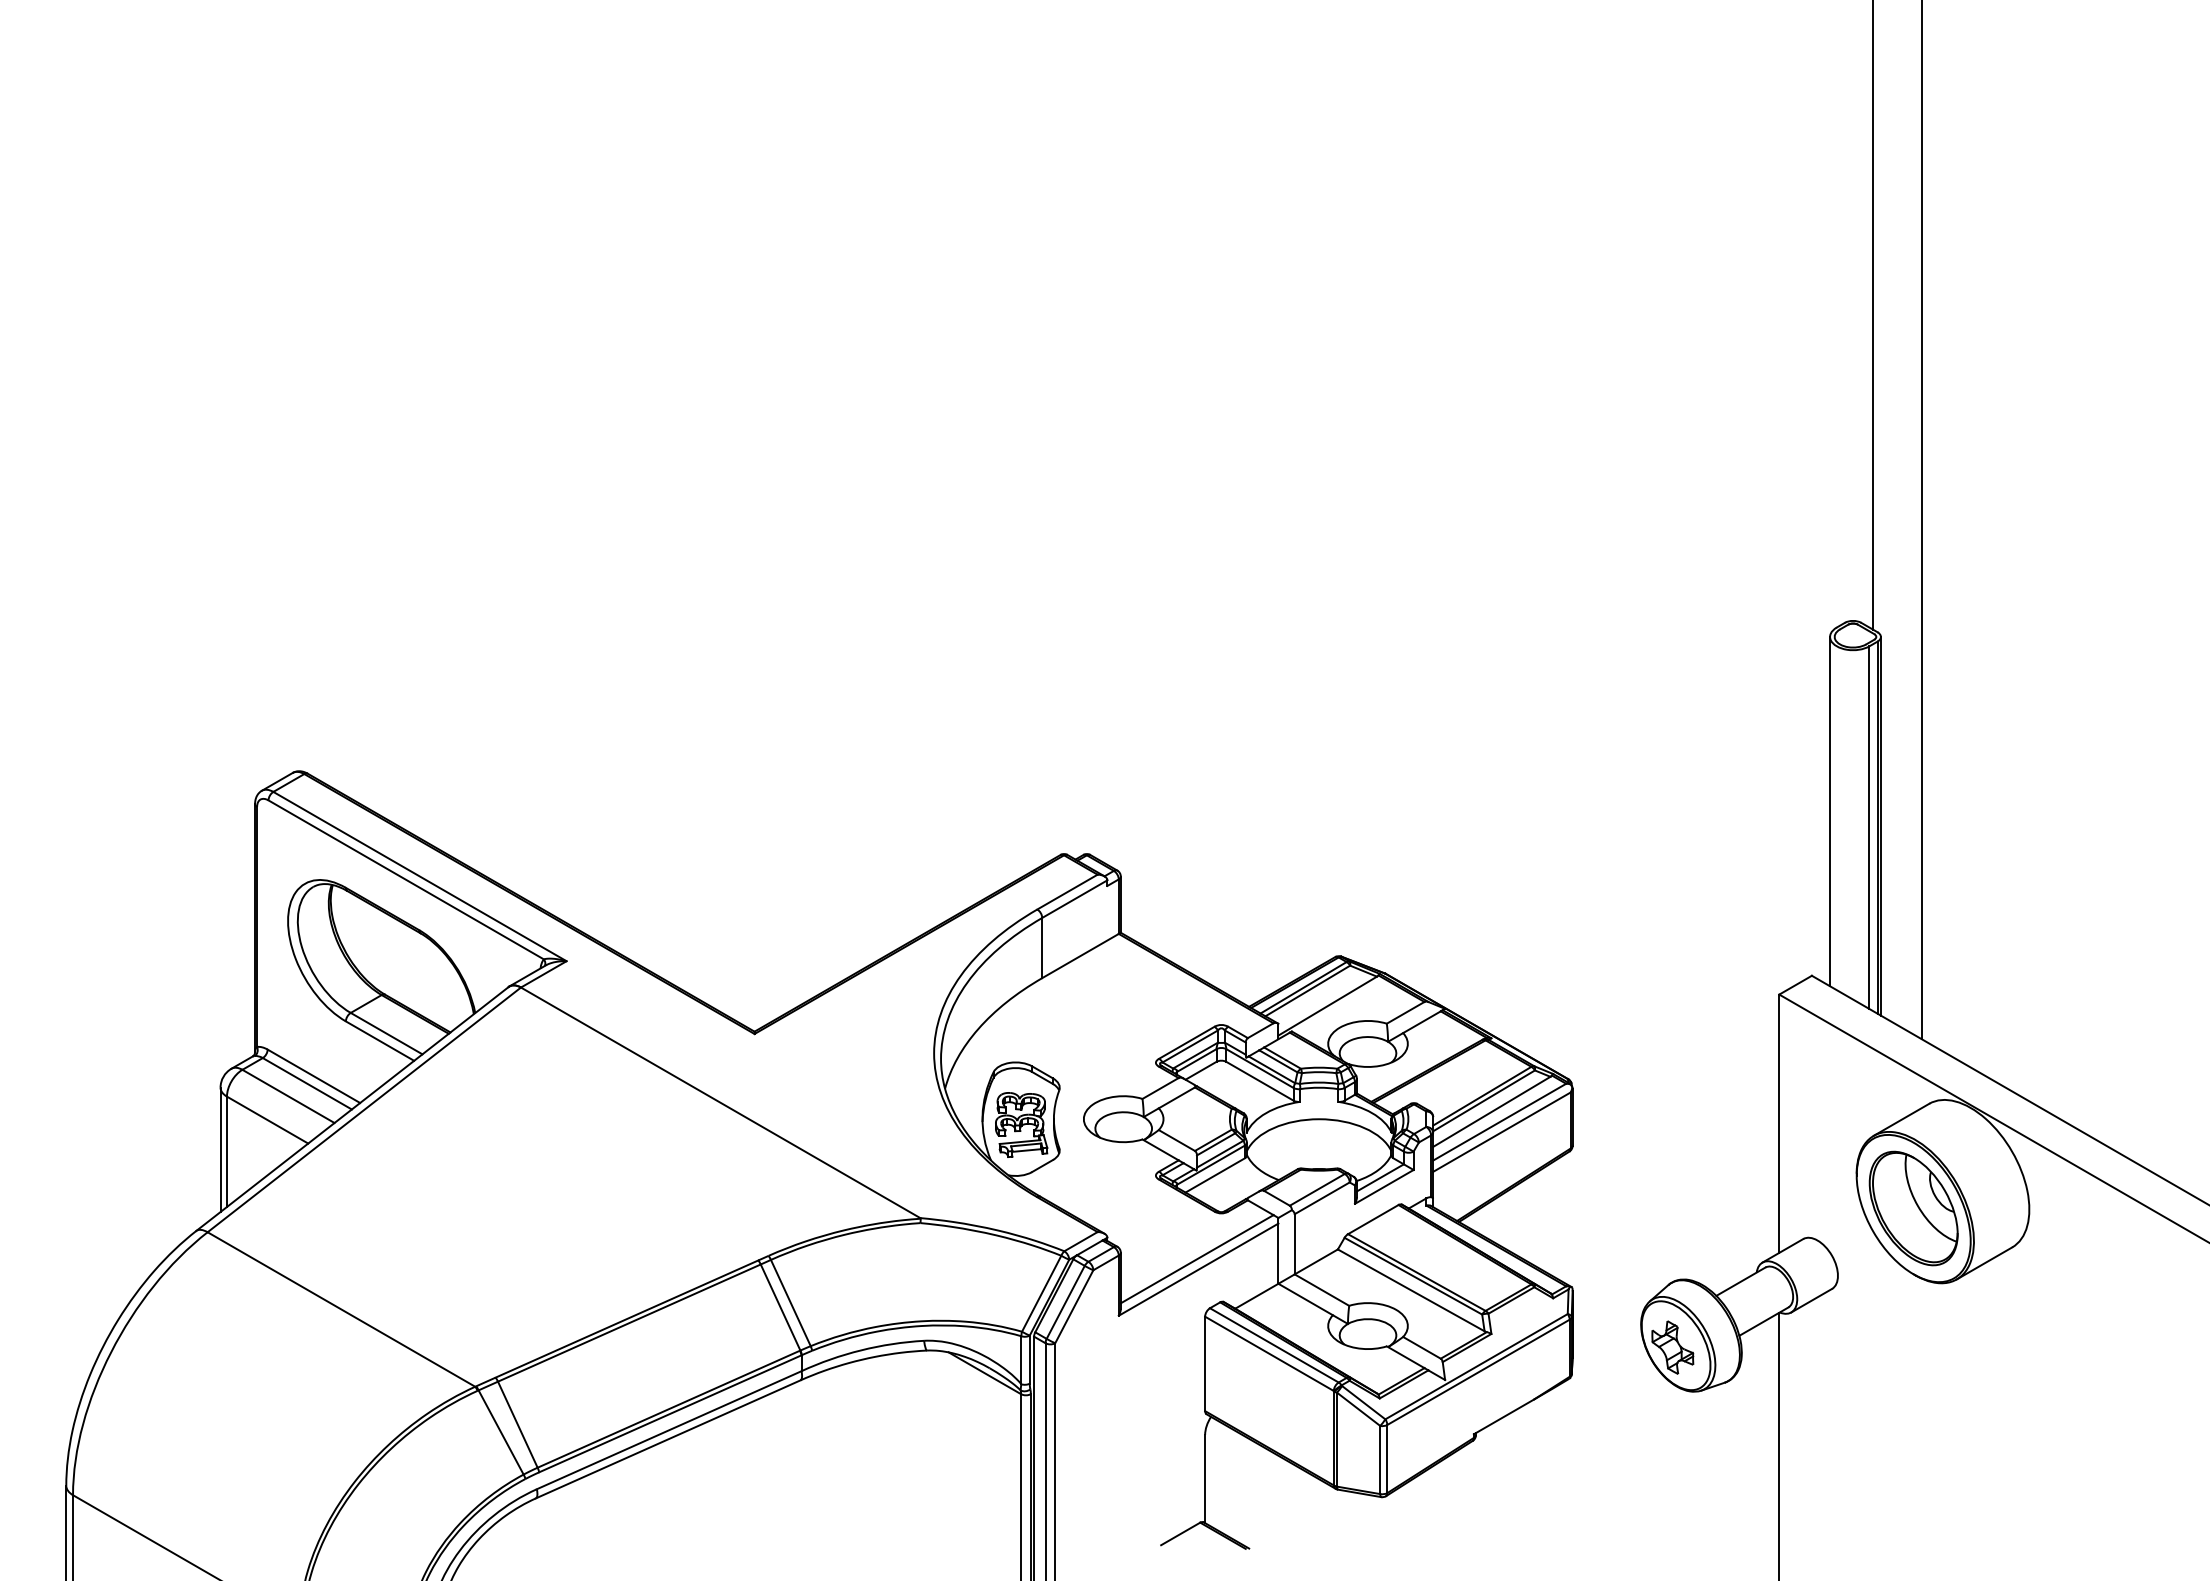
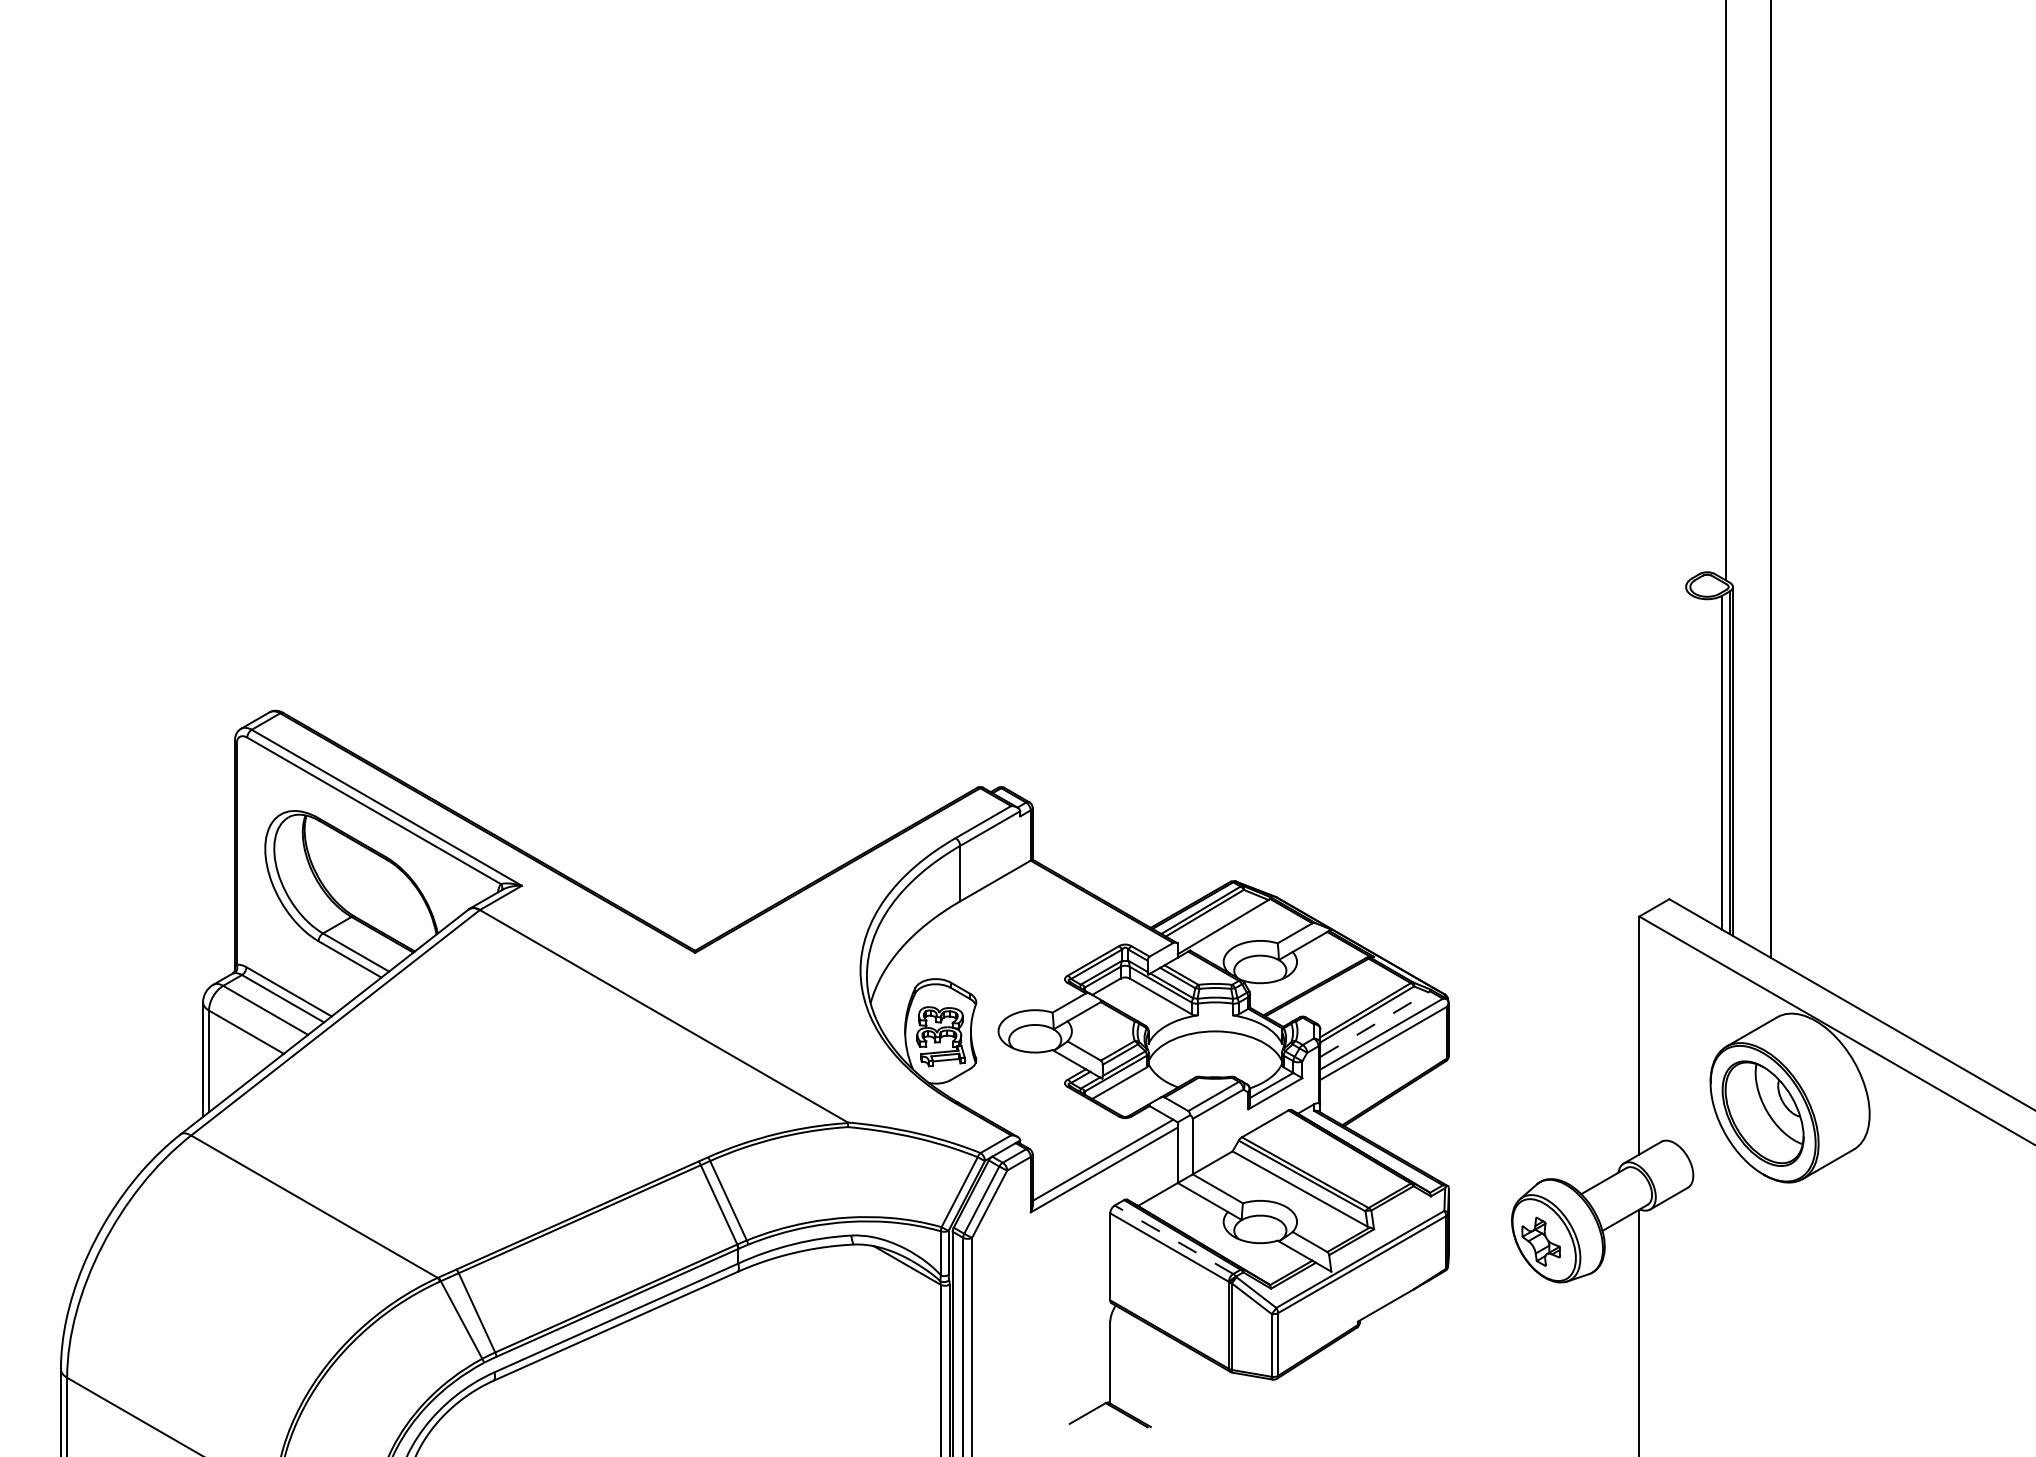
line: (1830, 811) -> (1686, 747), removed
line: (1492, 1111) -> (1375, 1024), solid -> dashed
line: (1273, 1345) -> (1173, 1239), solid -> dashed

